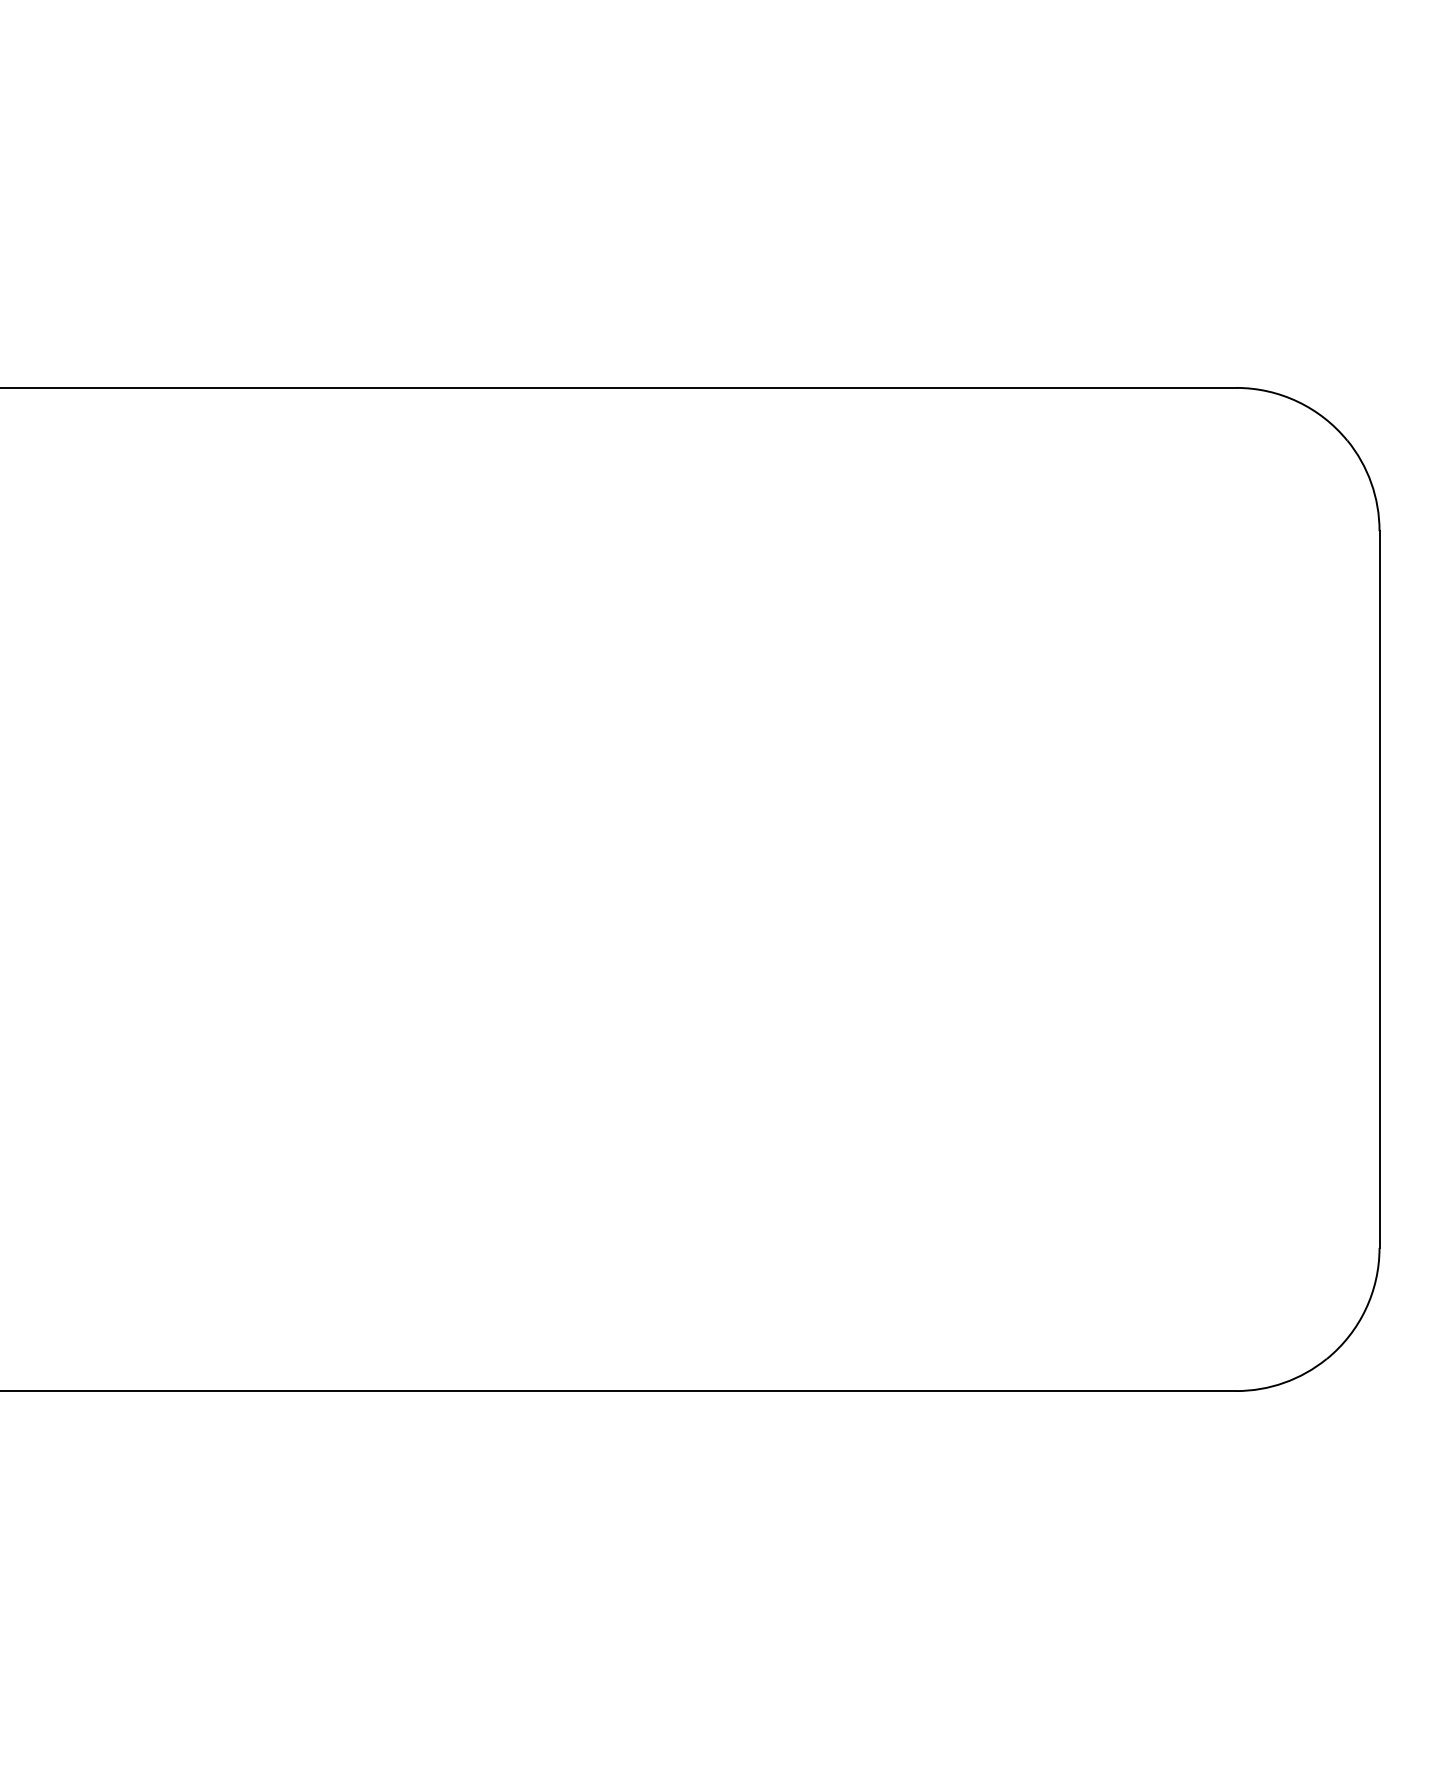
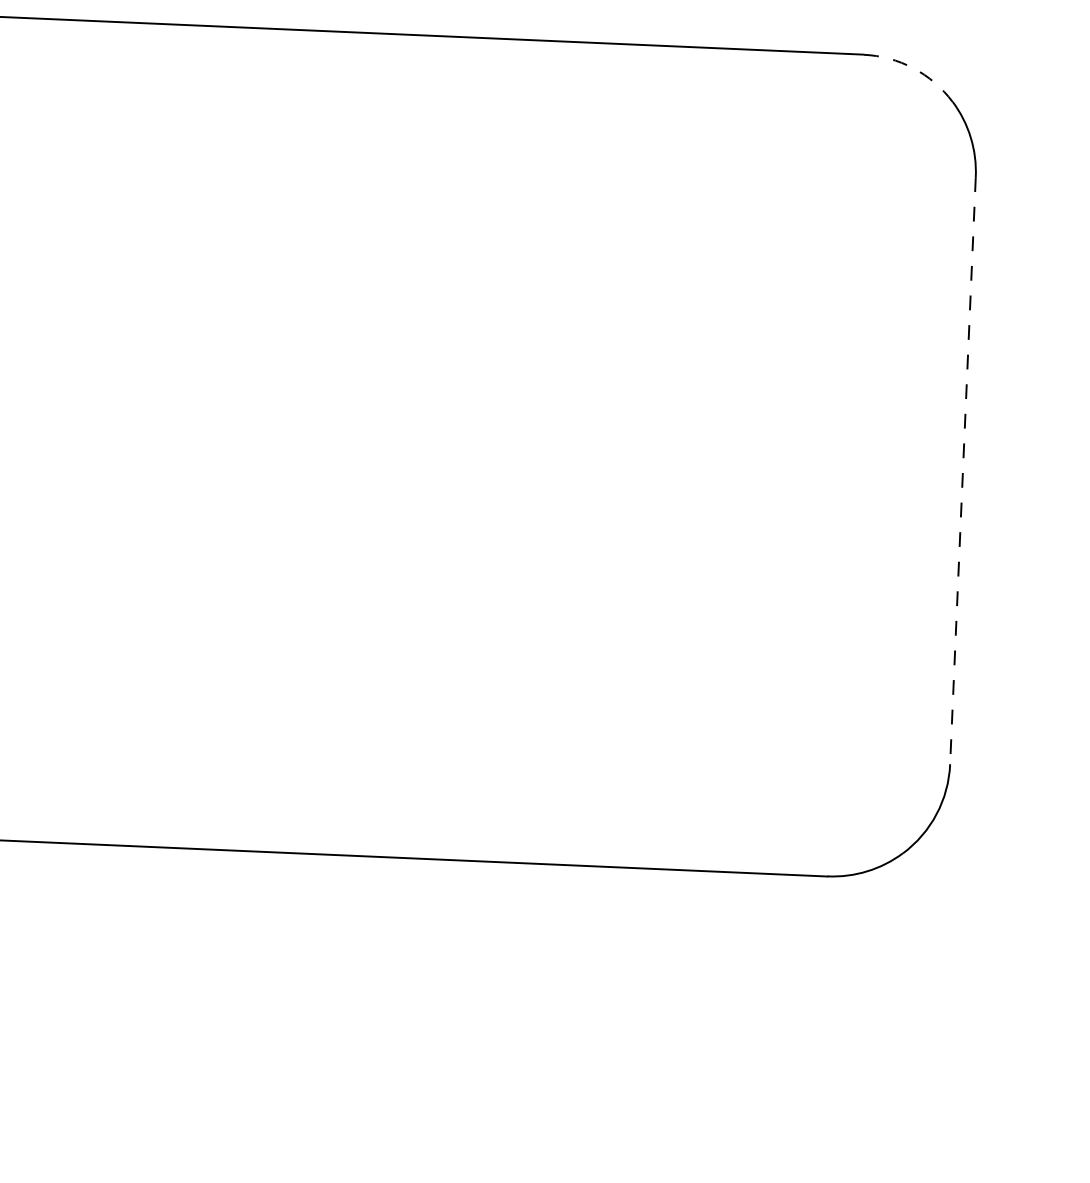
arc: (1297, 401) -> (913, 68), solid -> dashed
line: (1379, 890) -> (962, 471), solid -> dashed

